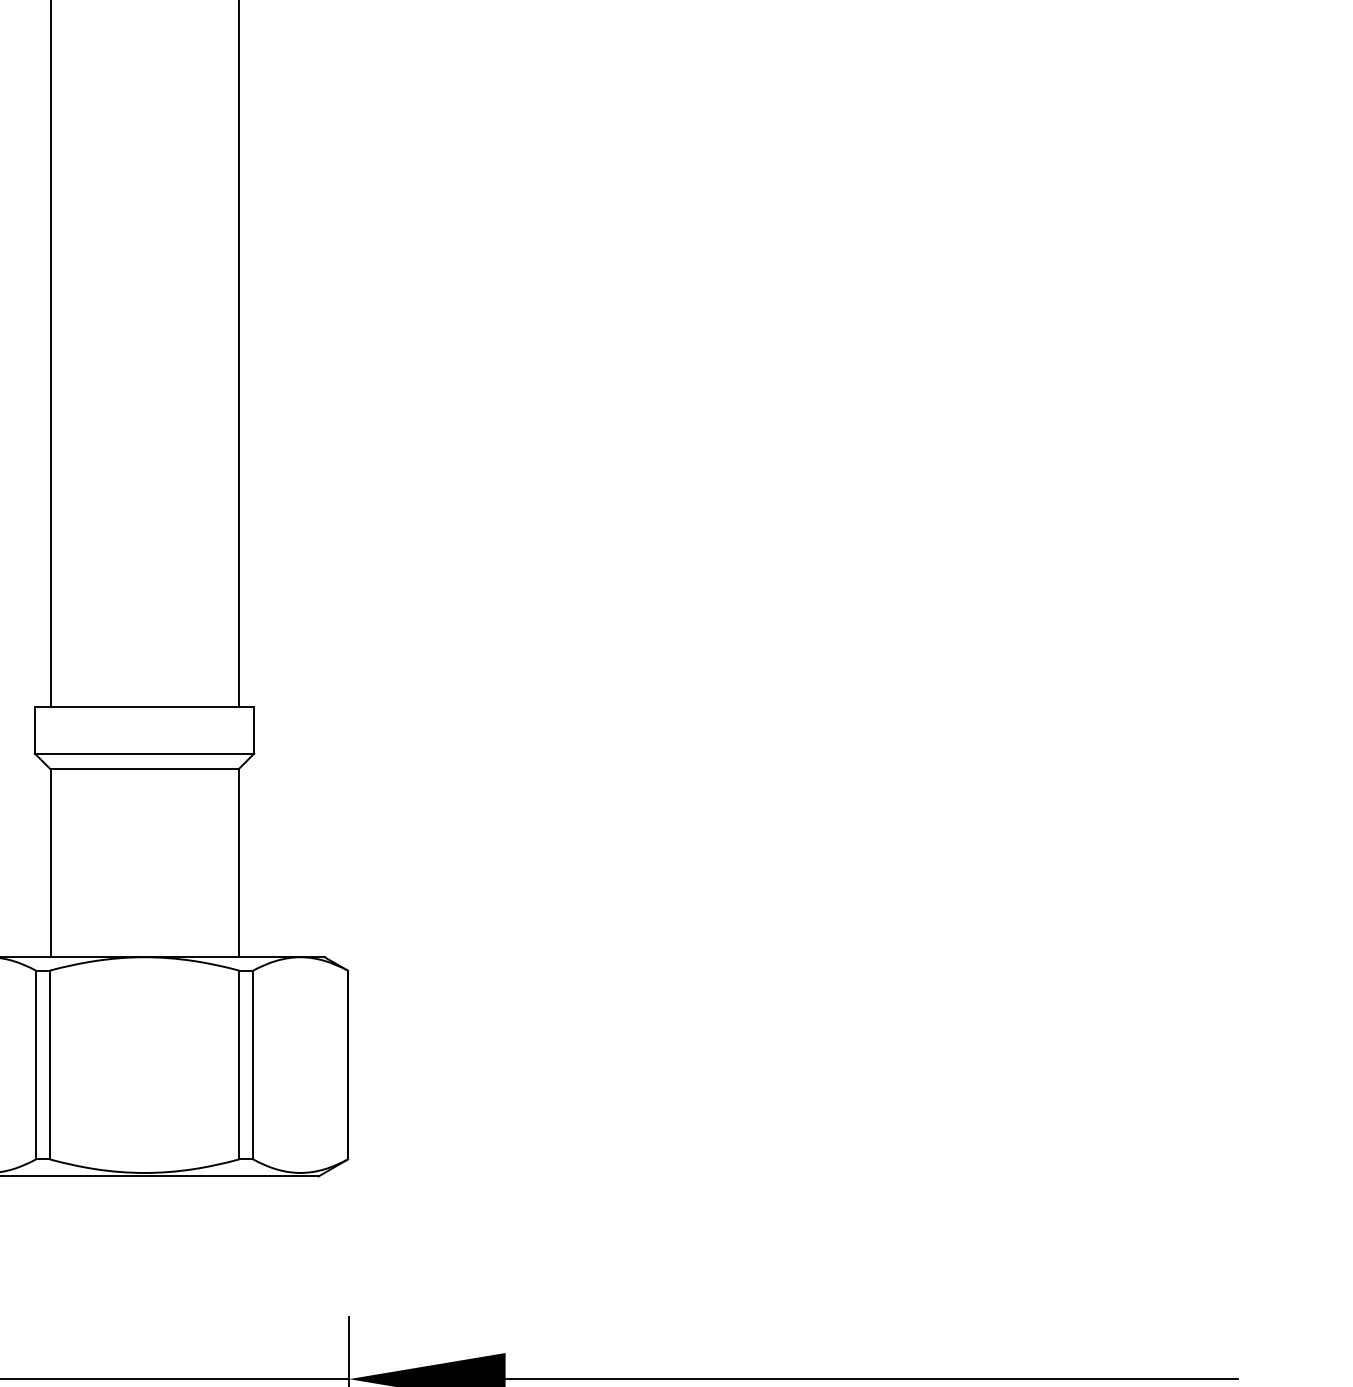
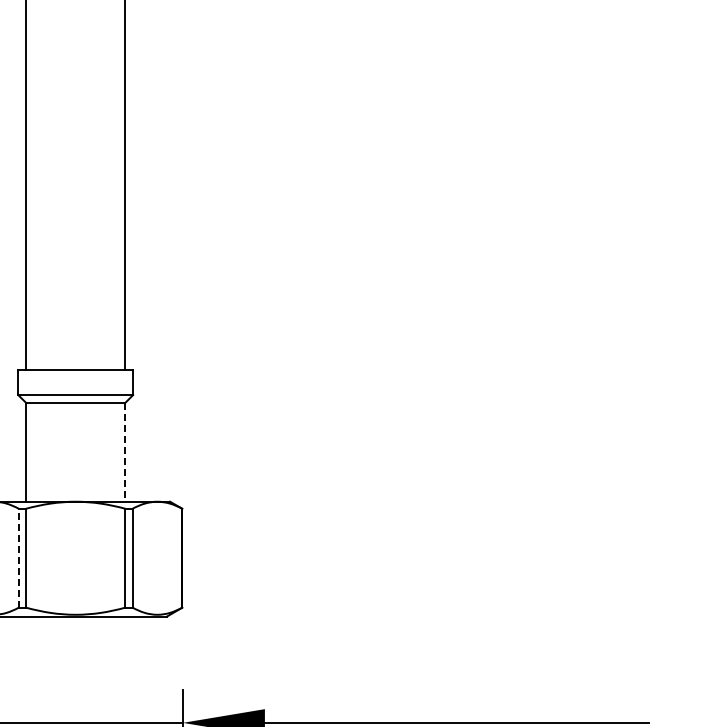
line: (237, 863) -> (124, 452), solid -> dashed
line: (35, 1063) -> (18, 557), solid -> dashed

